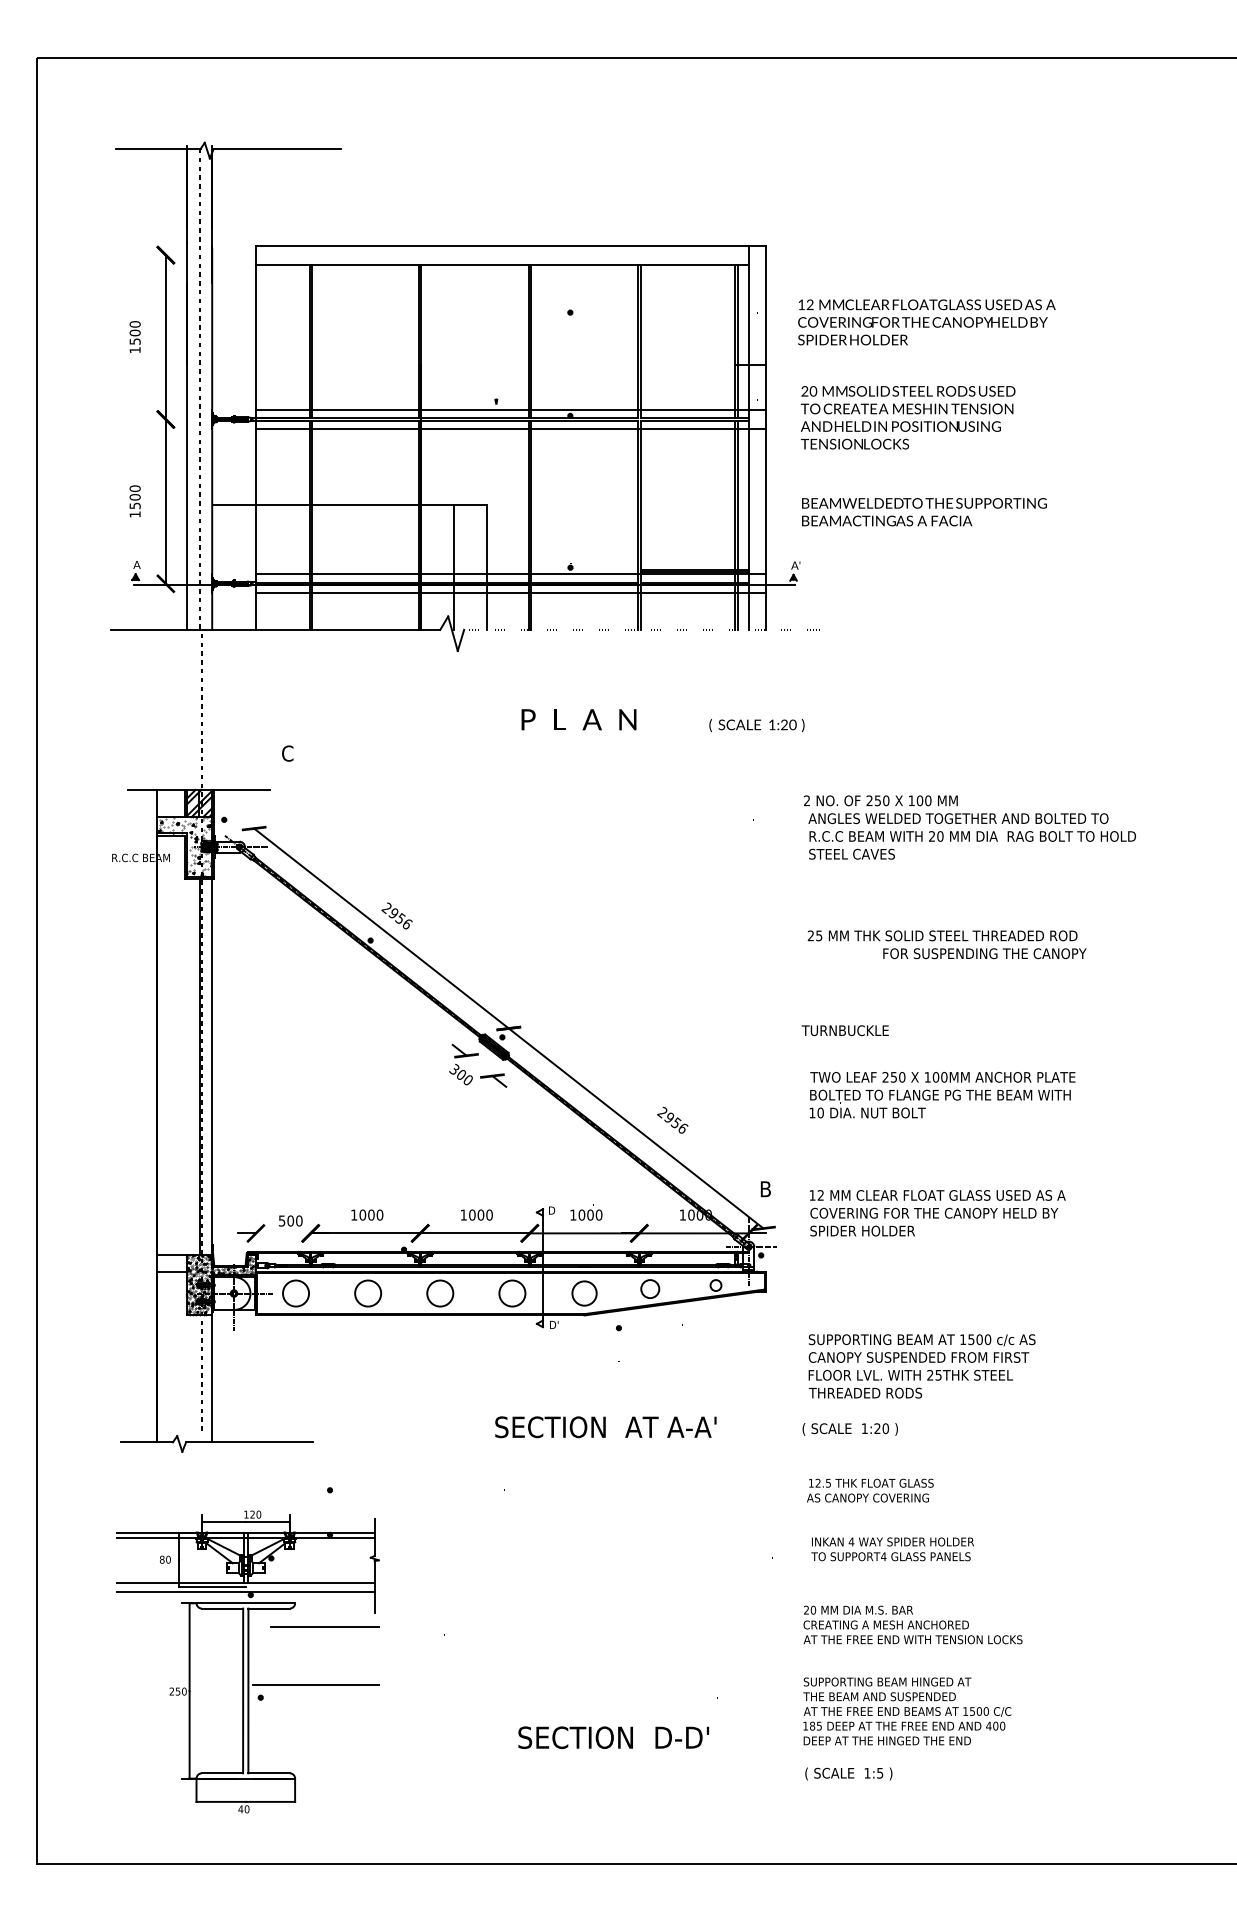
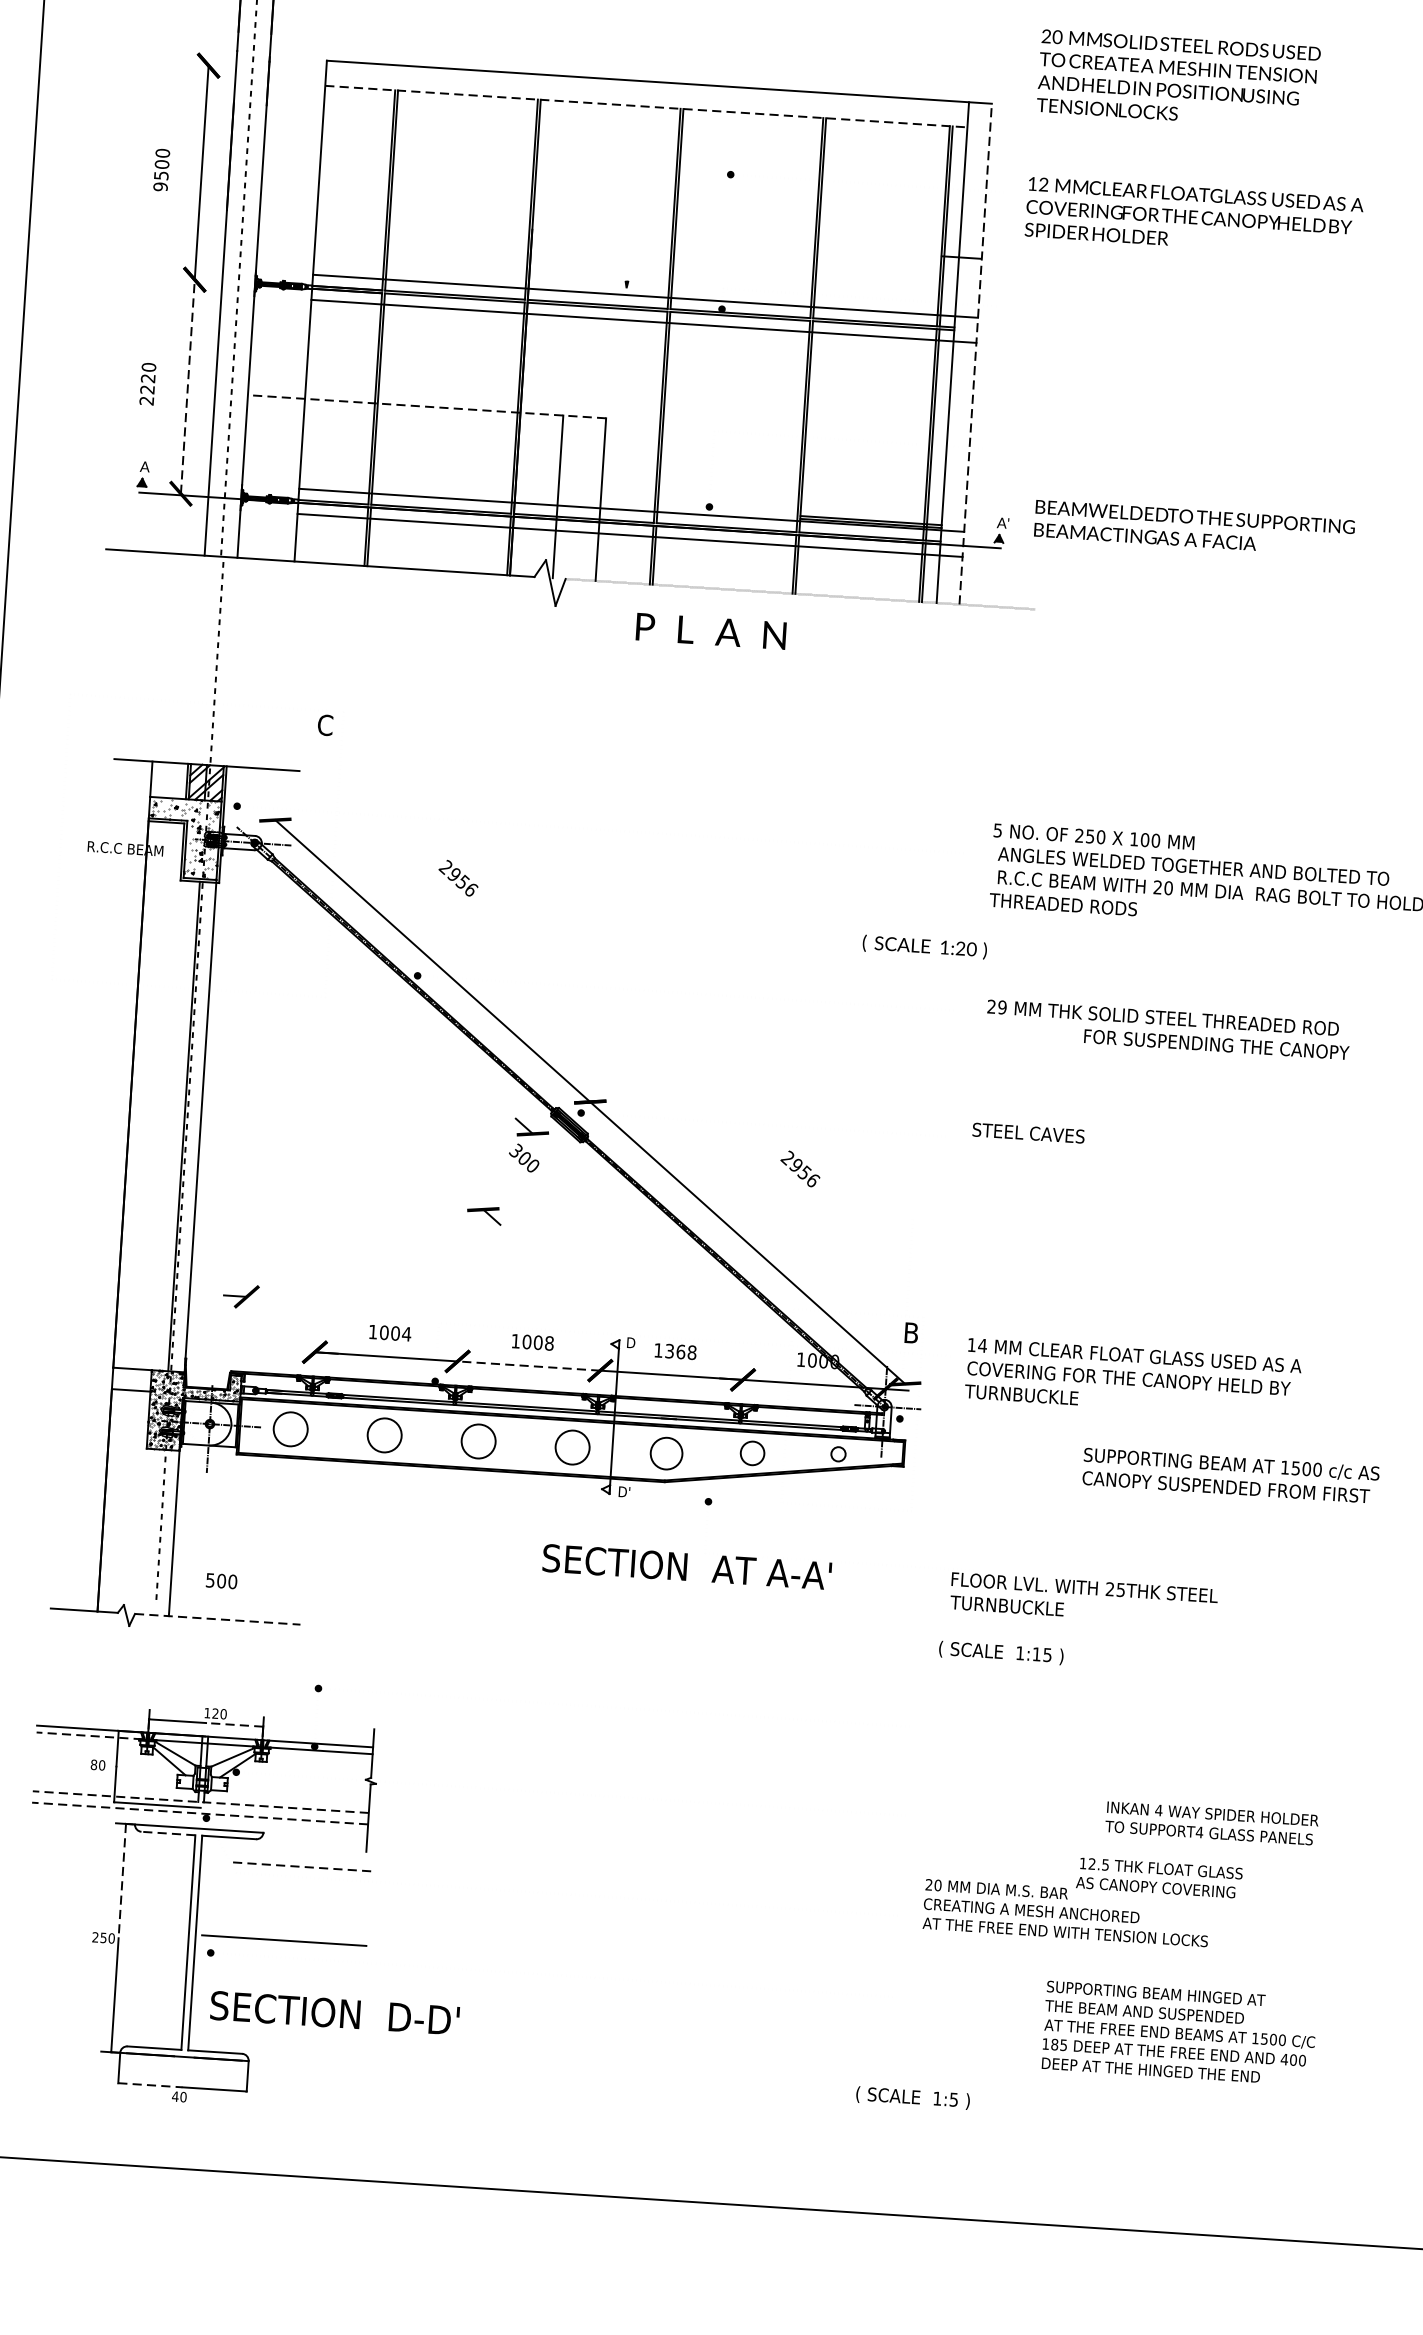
line: (502, 264) -> (646, 106), solid -> dashed
text: (134, 349) -> (159, 185), 1500 -> 9500
text: (908, 417) -> (1179, 79), moved
line: (766, 437) -> (975, 353), solid -> dashed
line: (165, 501) -> (187, 386), solid -> dashed
text: (134, 505) -> (146, 389), 1500 -> 2220
line: (349, 505) -> (426, 407), solid -> dashed
text: (924, 512) -> (1194, 528), moved
text: (578, 719) -> (710, 631), moved
text: (756, 725) -> (924, 947), moved
text: (806, 800) -> (997, 830), 2 -> 5
text: (860, 853) -> (1063, 903), STEEL CAVES -> THREADED RODS
text: (396, 915) -> (457, 877), moved
text: (819, 935) -> (1002, 1007), 25 -> 29
text: (844, 1030) -> (1027, 1132), TURNBUCKLE -> STEEL CAVES
part: (493, 1080) -> (484, 1215), moved
part: (942, 1095) -> (1149, 1225), removed
text: (672, 1119) -> (800, 1167), moved
text: (820, 1195) -> (982, 1345), 12 -> 14
text: (379, 1214) -> (406, 1333), 1000 -> 1004
text: (489, 1214) -> (549, 1342), 1000 -> 1008
text: (590, 1214) -> (680, 1351), 1000 -> 1368
text: (290, 1220) -> (221, 1580), moved
text: (861, 1230) -> (1032, 1394), SPIDER HOLDER -> TURNBUCKLE
part: (251, 1233) -> (241, 1296), moved
line: (475, 1233) -> (529, 1366), solid -> dashed
text: (921, 1348) -> (1230, 1475), moved
text: (870, 1392) -> (1030, 1606), THREADED RODS -> TURNBUCKLE
text: (605, 1427) -> (686, 1567), moved
text: (881, 1428) -> (1042, 1654), 1:20 -> 1:15
line: (249, 1442) -> (217, 1619), solid -> dashed
text: (870, 1490) -> (1159, 1877), moved
line: (267, 1522) -> (234, 1725), solid -> dashed
line: (157, 1537) -> (89, 1735), solid -> dashed
text: (892, 1549) -> (1211, 1823), moved
line: (245, 1582) -> (200, 1801), solid -> dashed
line: (245, 1591) -> (199, 1813), solid -> dashed
line: (222, 1608) -> (168, 1833), solid -> dashed
line: (324, 1627) -> (299, 1866), solid -> dashed
line: (189, 1647) -> (122, 1881), solid -> dashed
text: (907, 1711) -> (1179, 2033), moved
text: (613, 1737) -> (334, 2012), moved
text: (848, 1773) -> (912, 2097), moved
line: (221, 1801) -> (150, 2084), solid -> dashed

